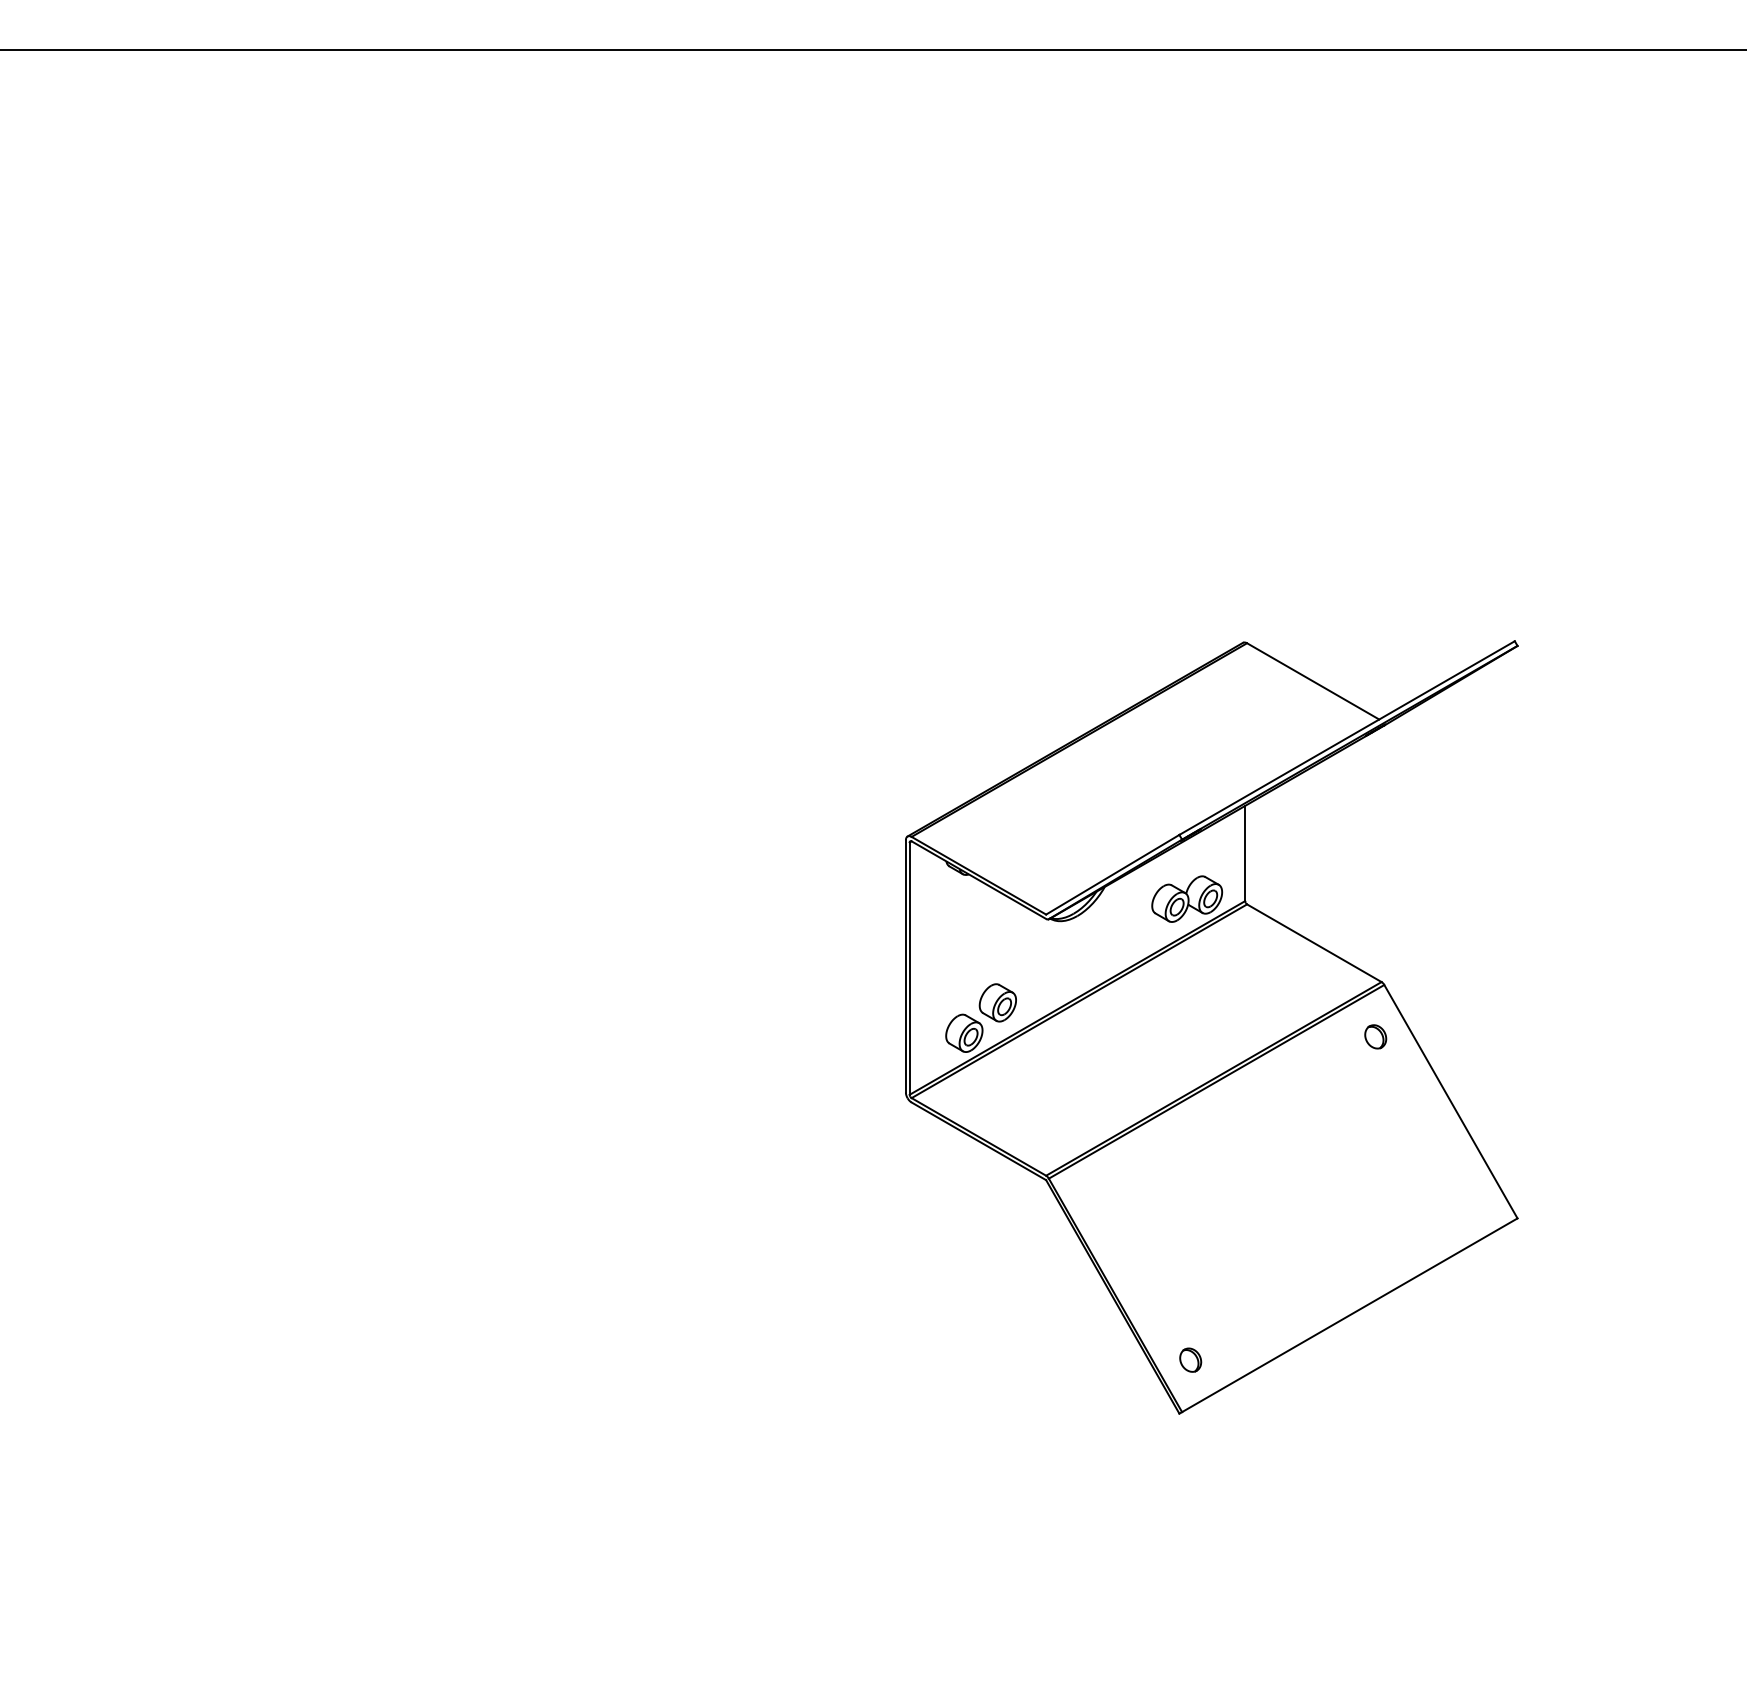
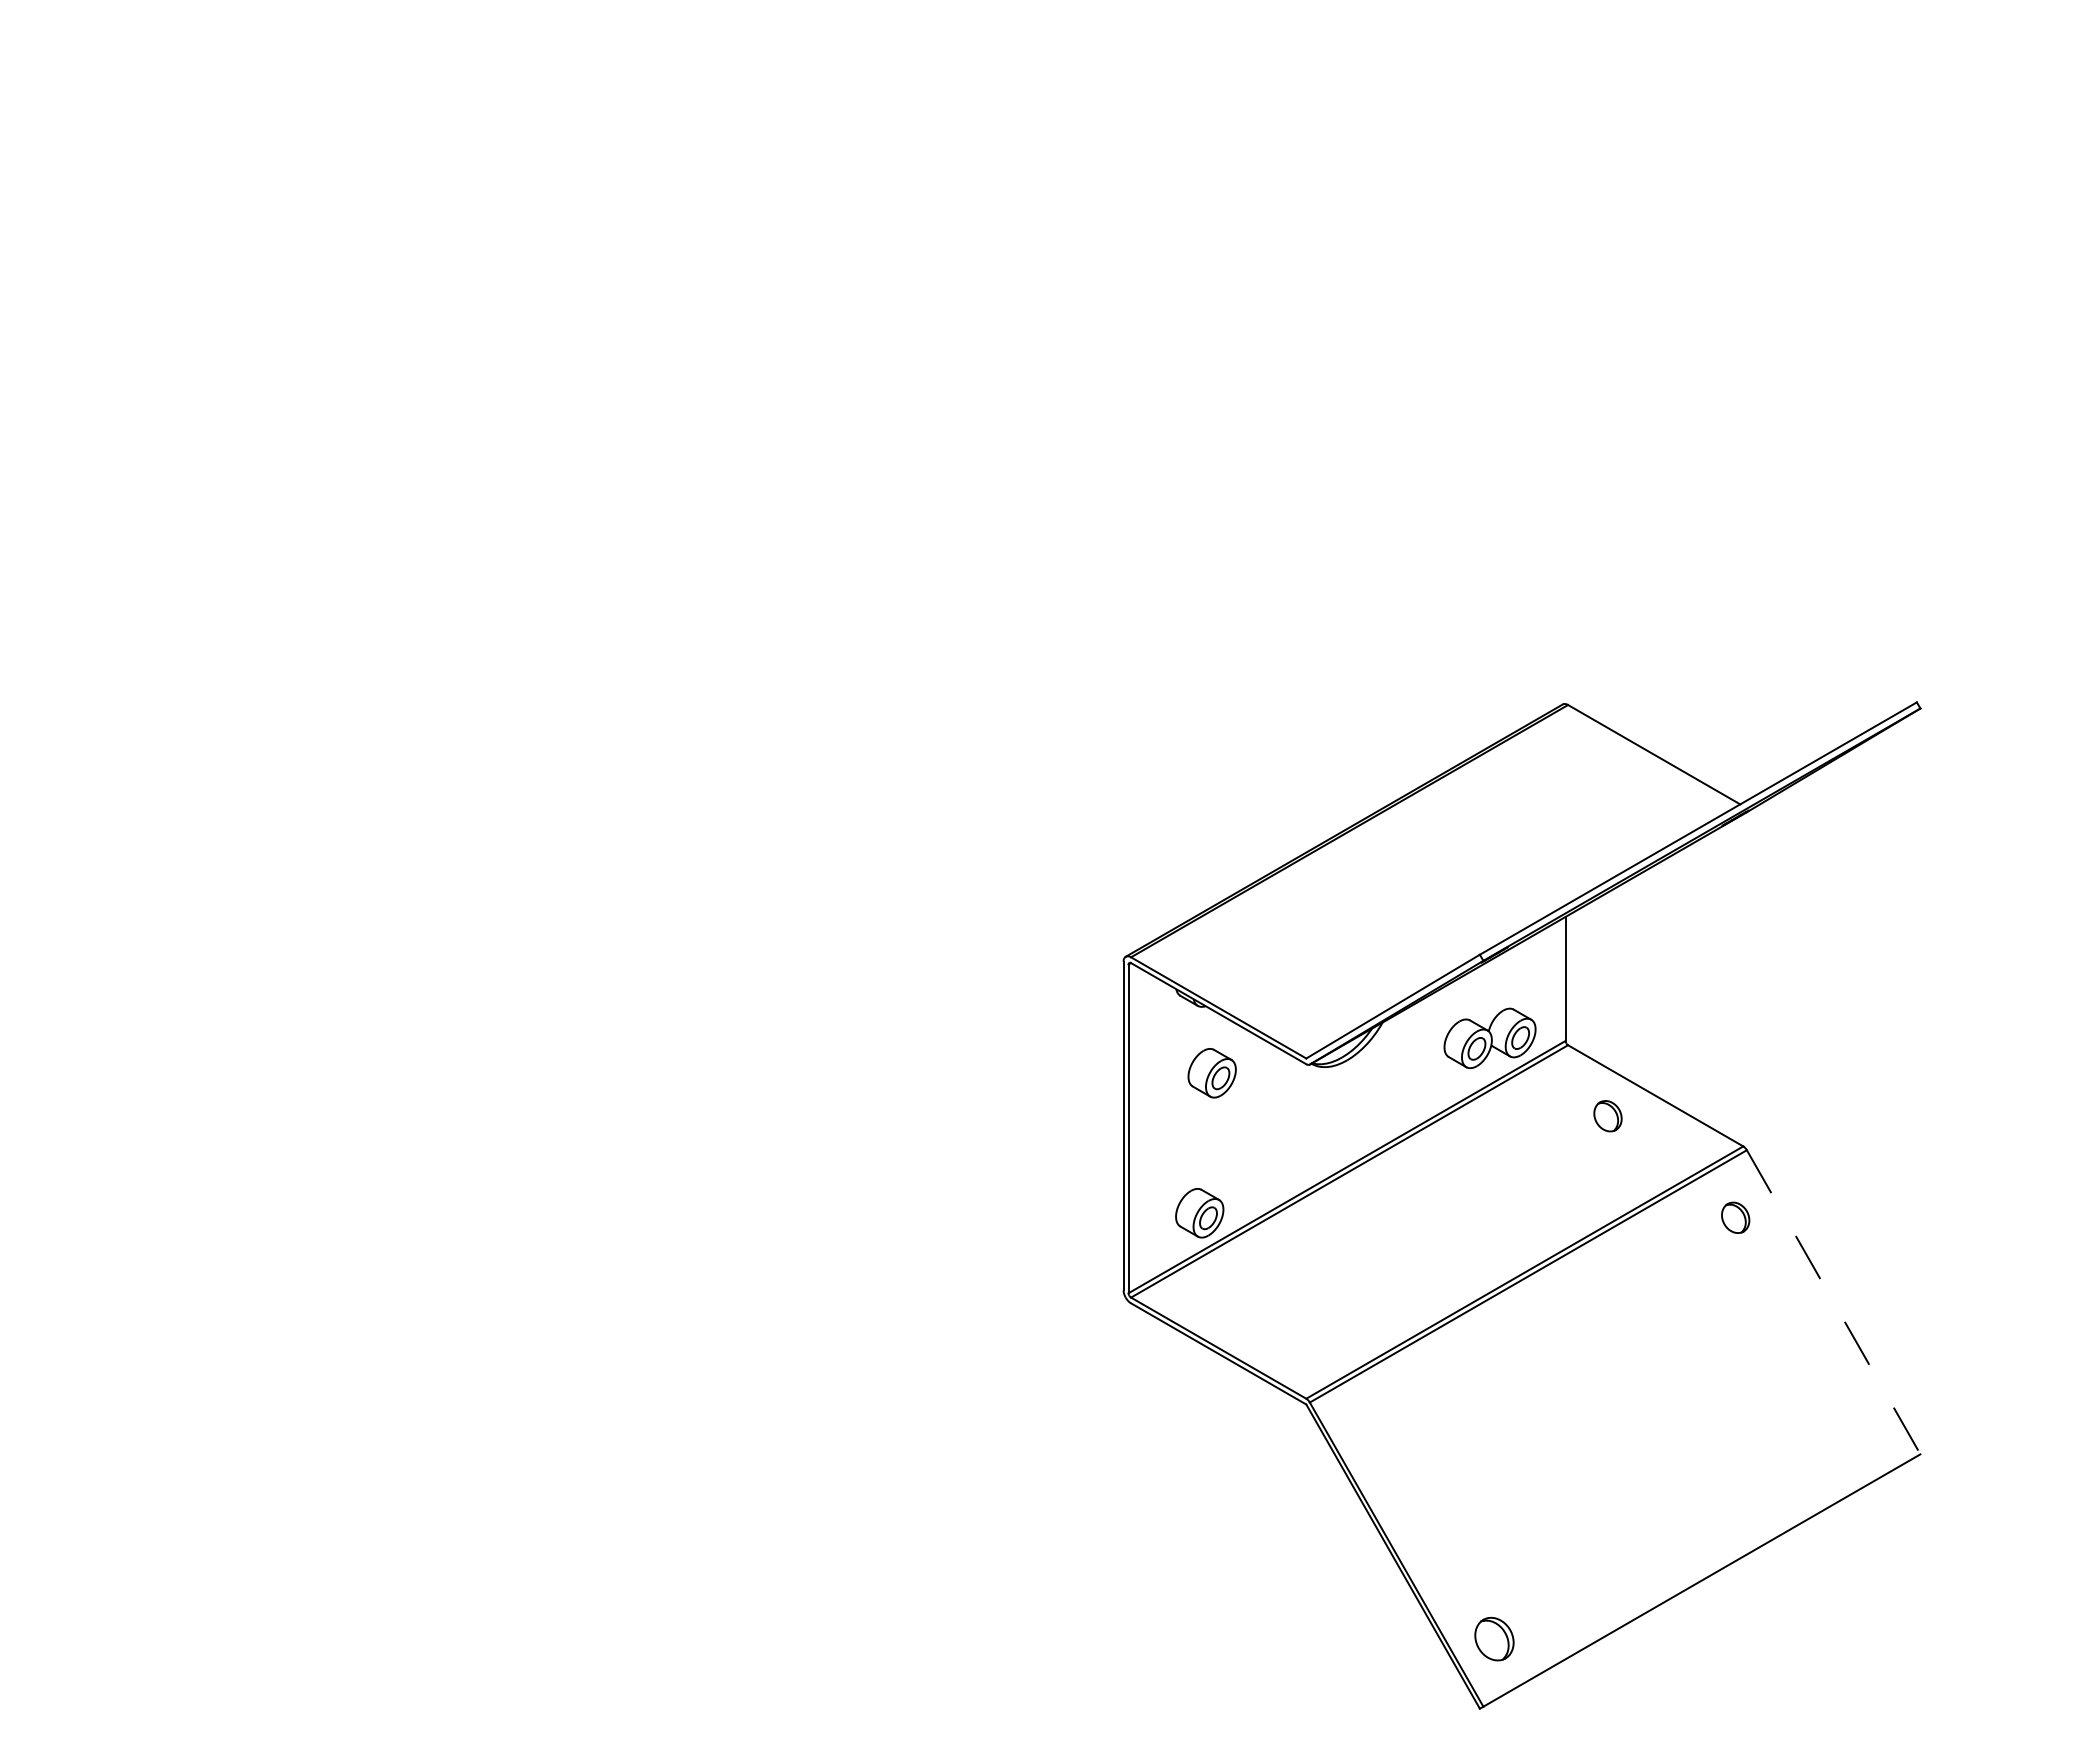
part: (1277, 958) -> (1607, 1115), added
part: (997, 1002) -> (1211, 1072), moved
line: (1451, 1102) -> (1834, 1303), solid -> dashed
part: (1190, 1359) -> (1494, 1638), size x1.4

